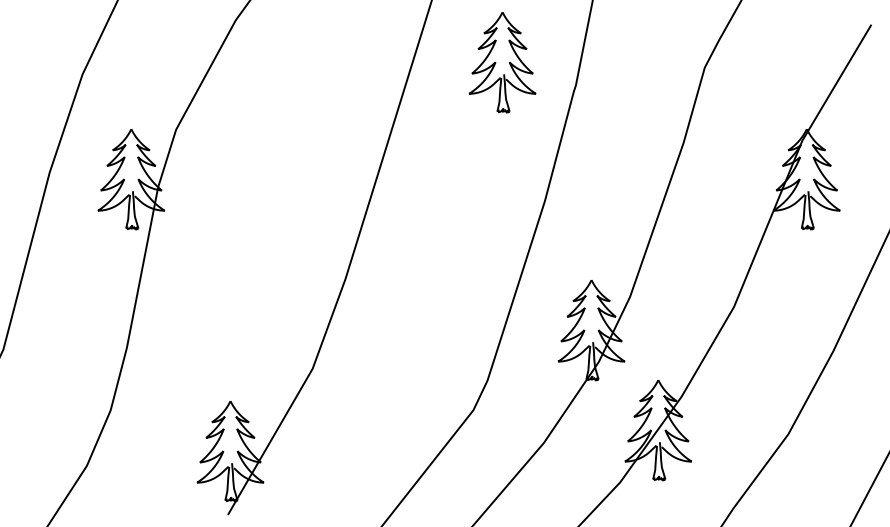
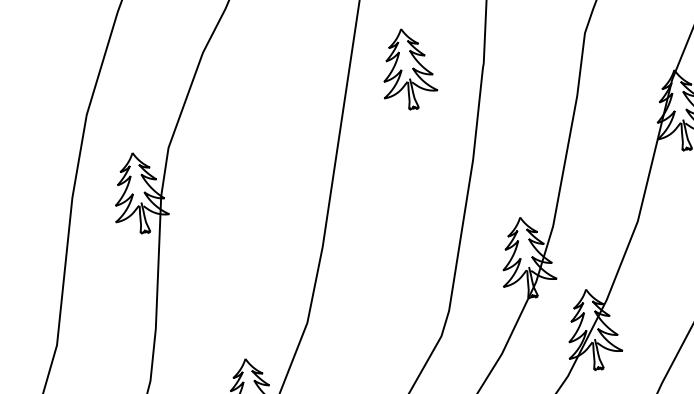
part: (502, 62) -> (407, 69), moved

